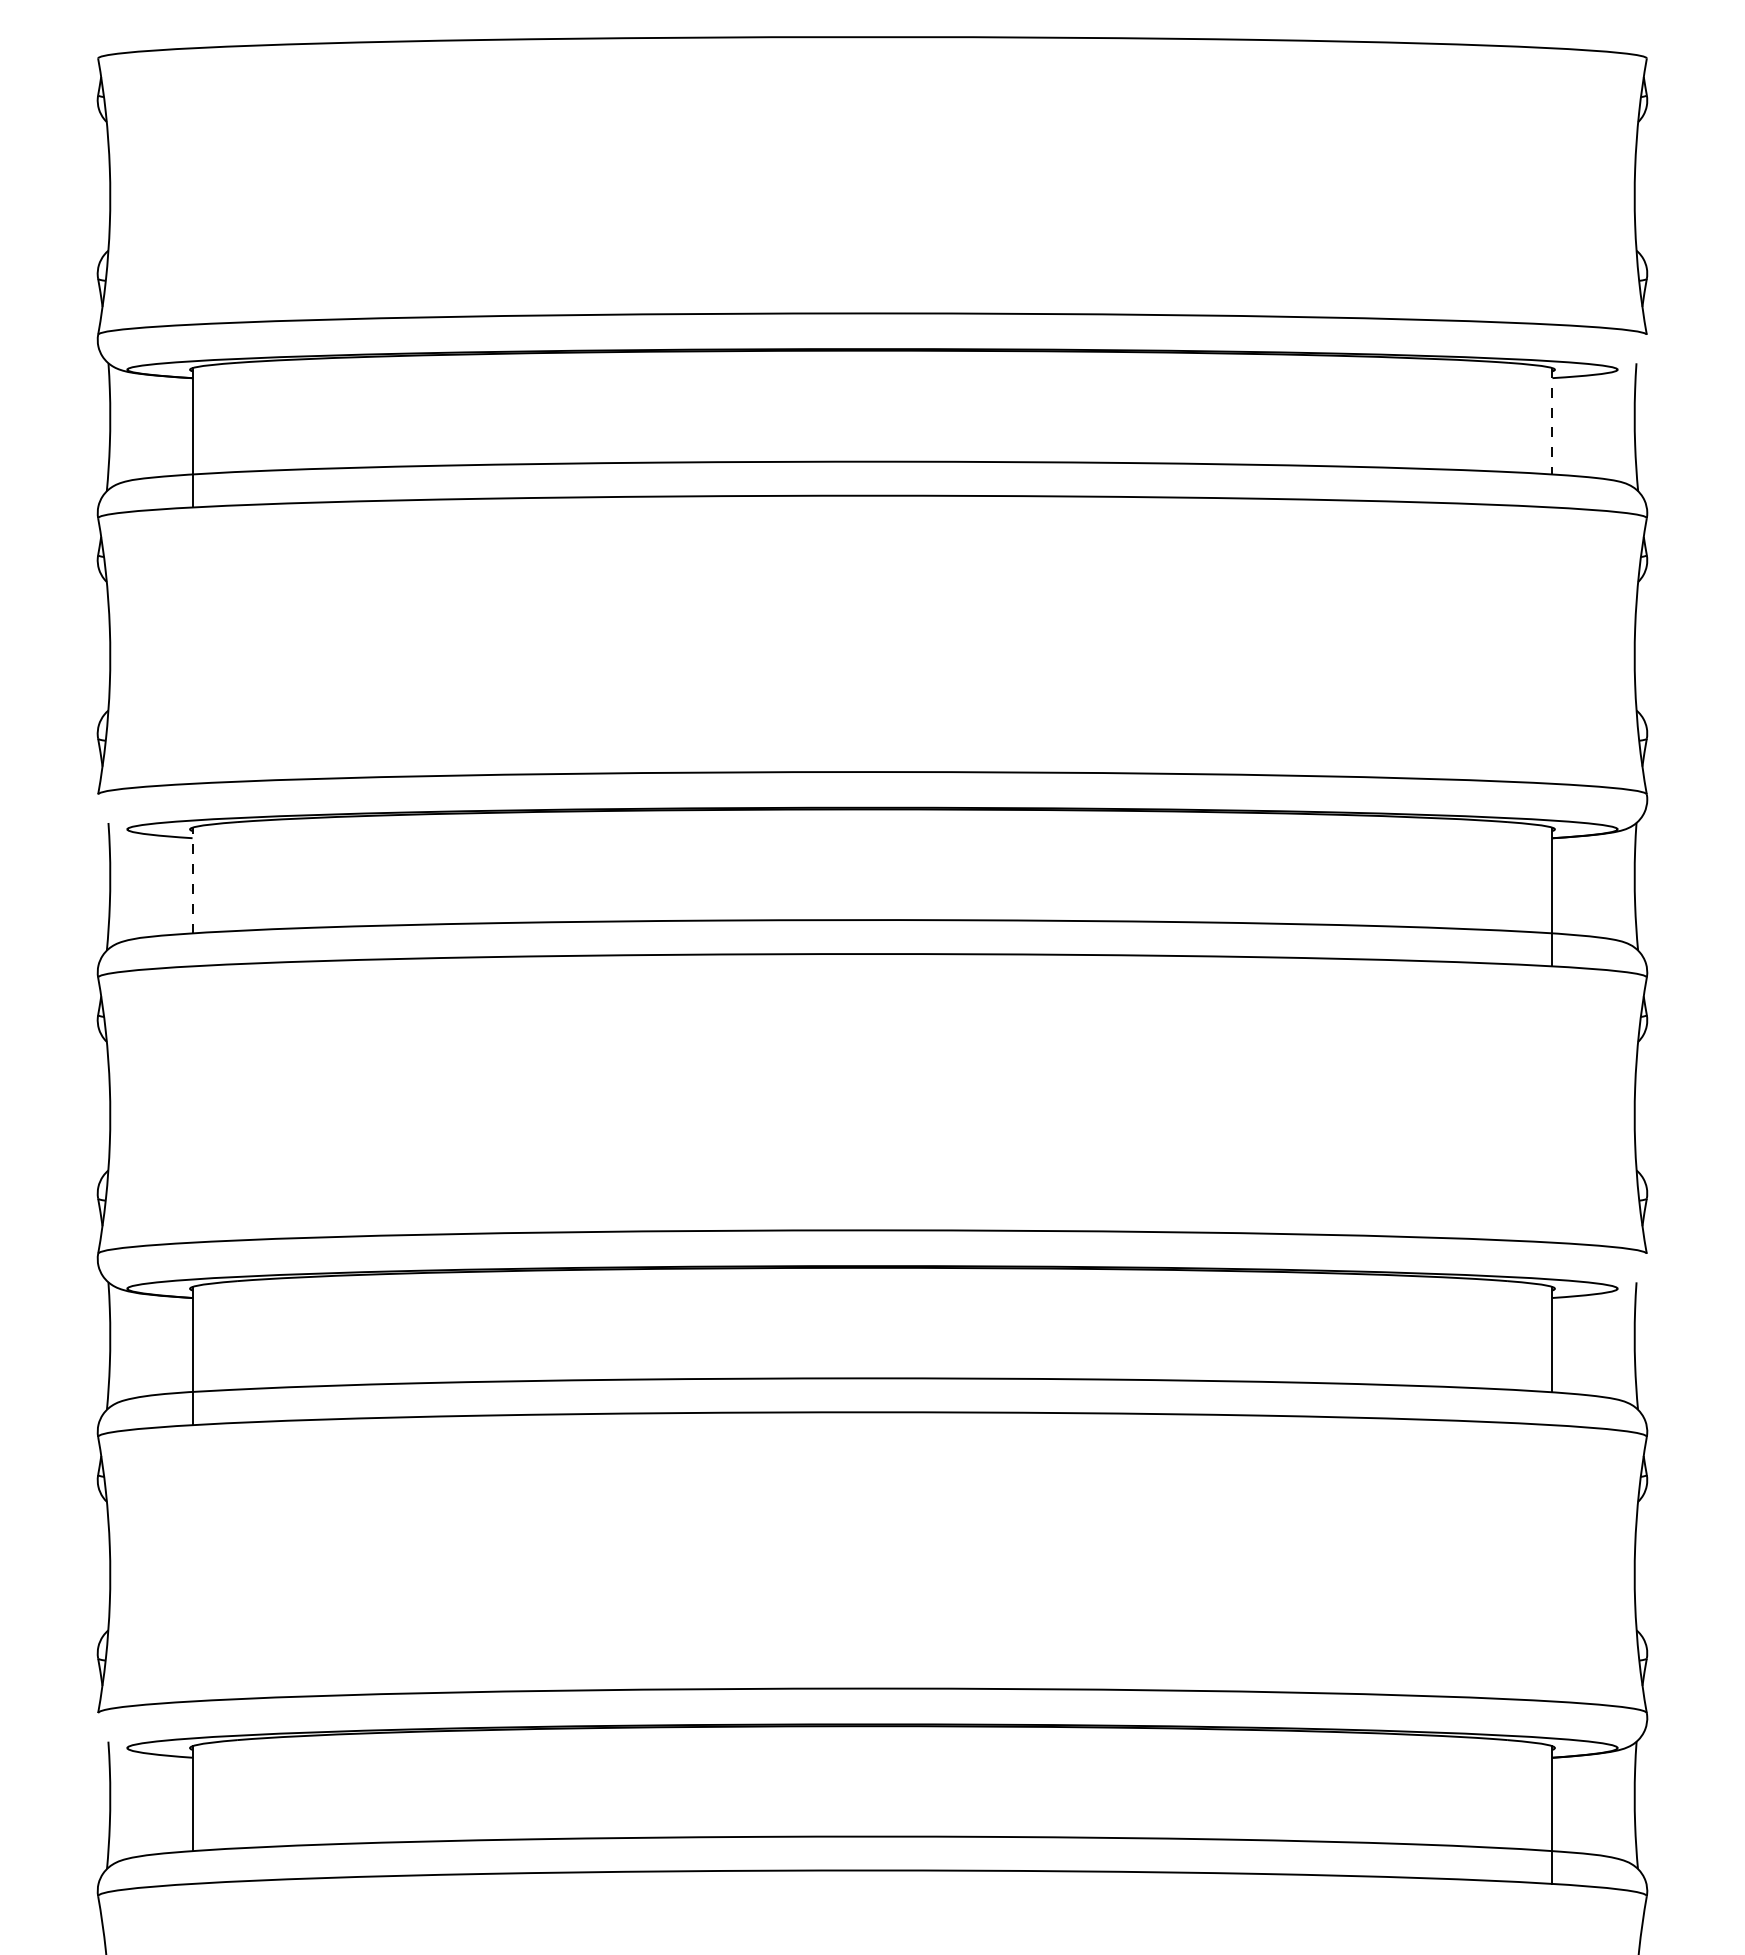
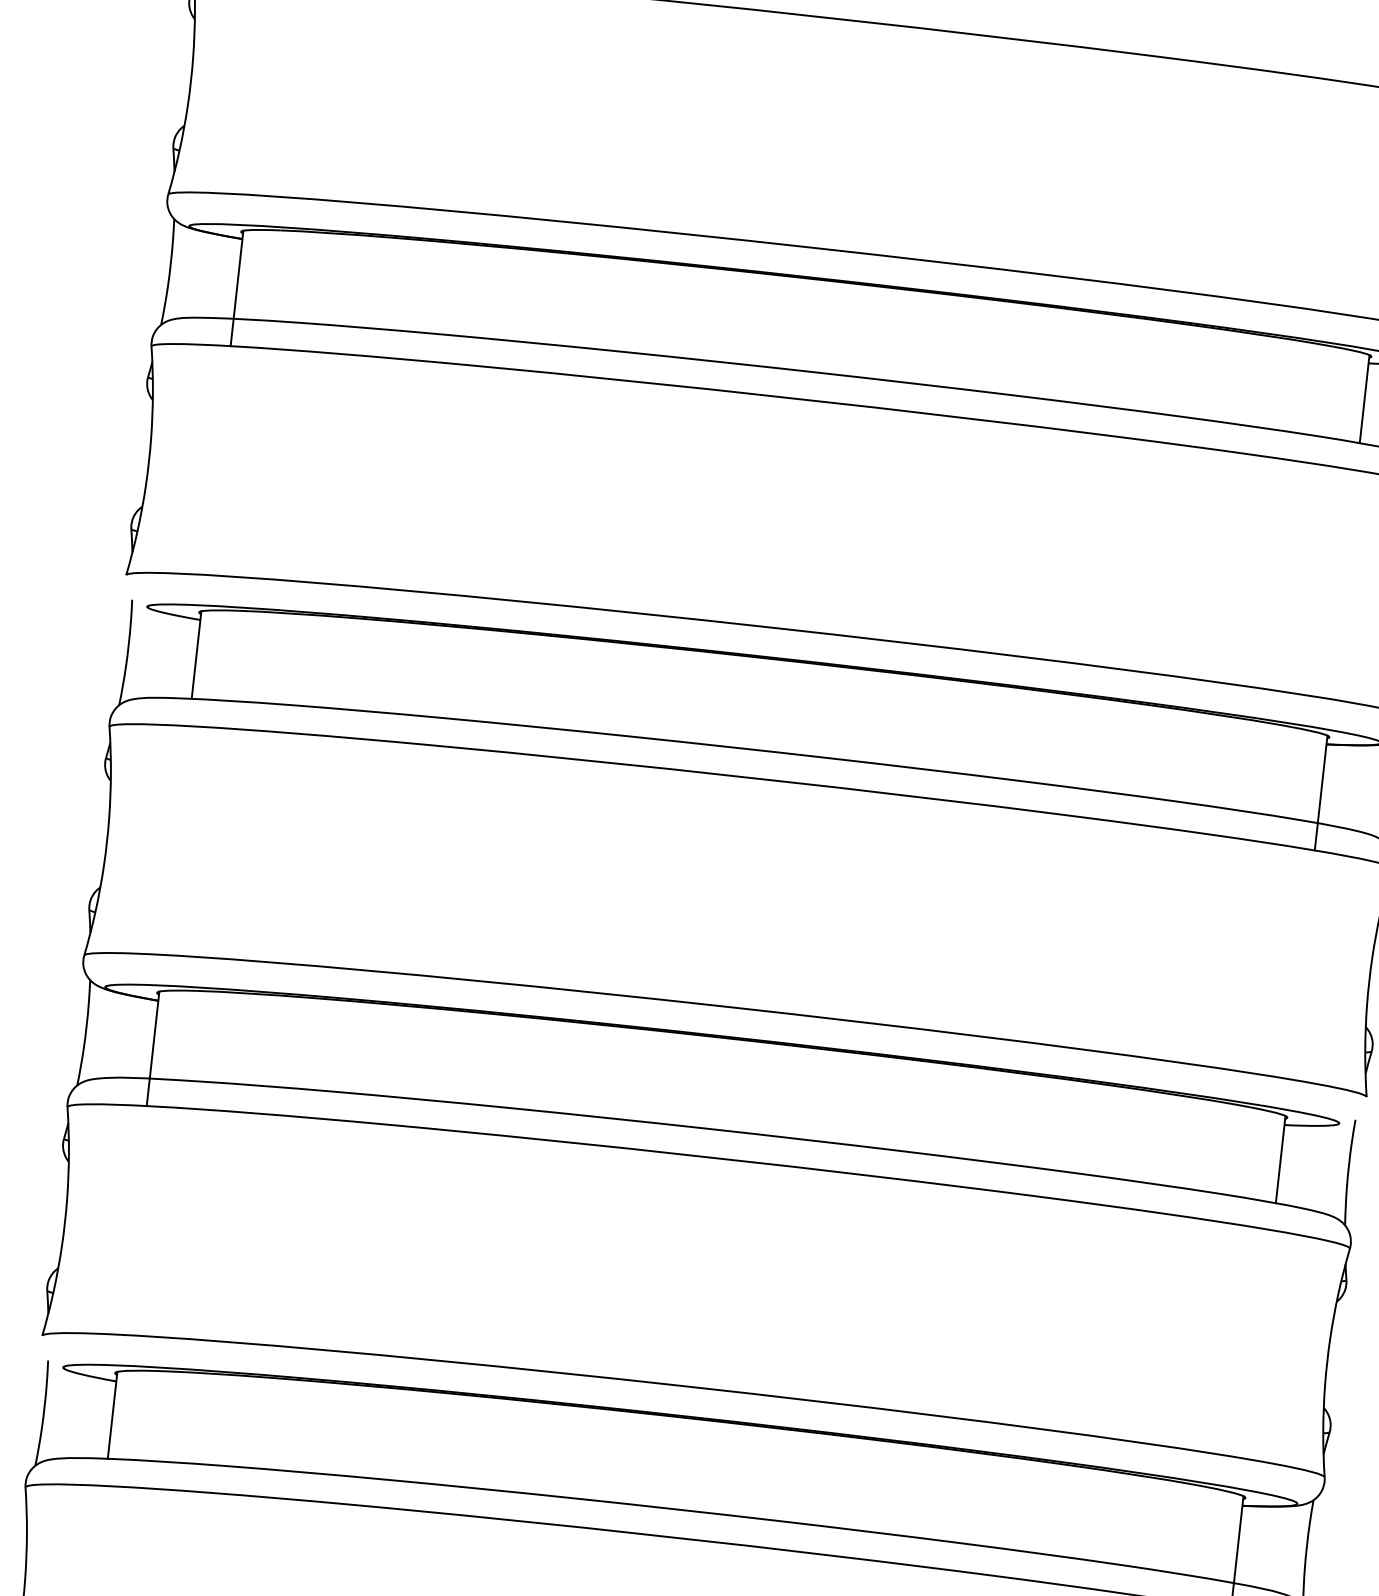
line: (1552, 421) -> (1364, 399), dashed -> solid
line: (192, 880) -> (196, 655), dashed -> solid

